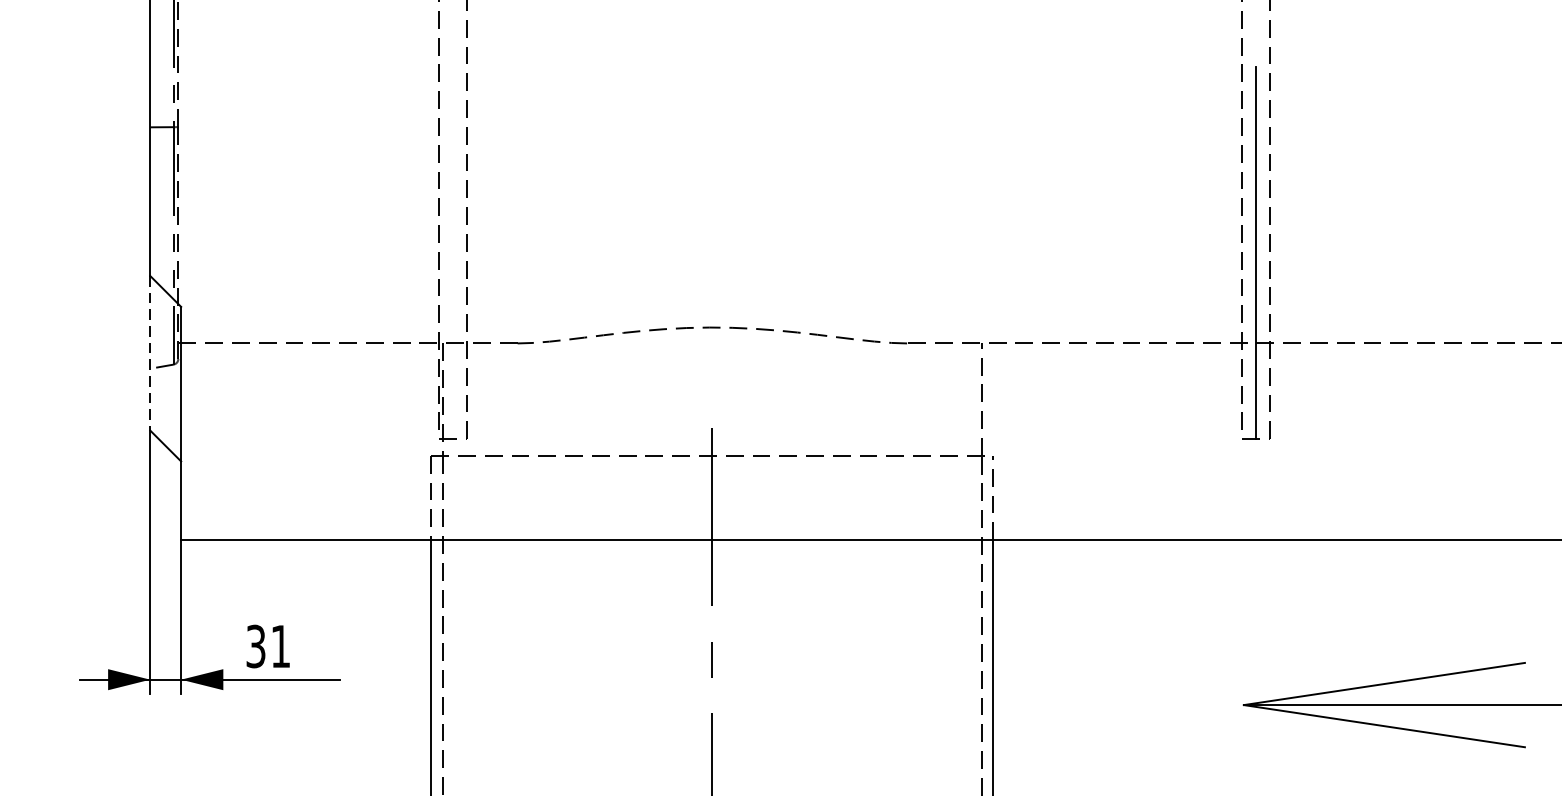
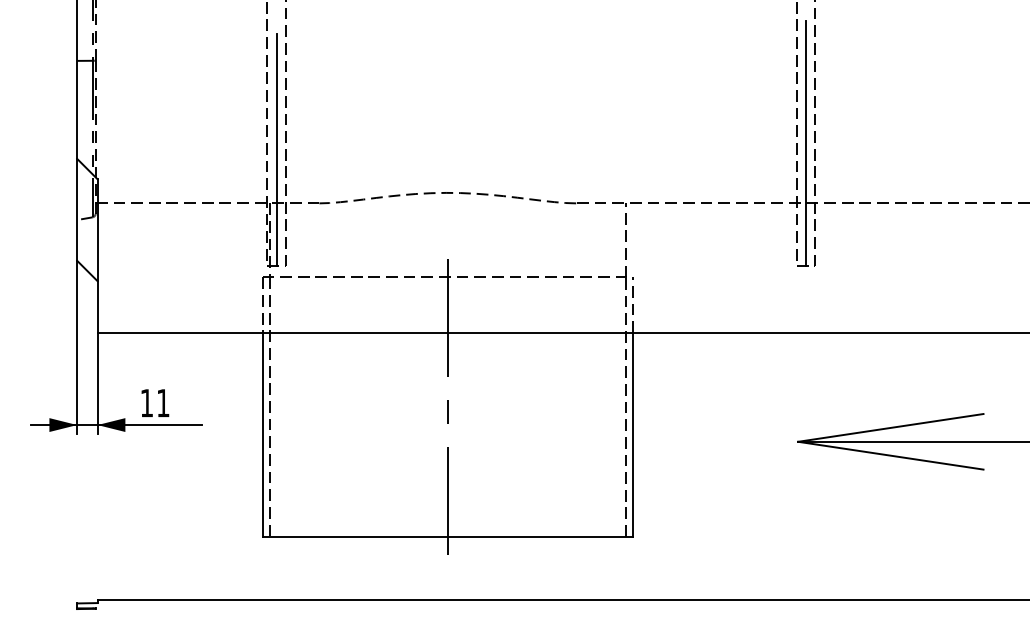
line: (452, 261) -> (276, 149), added
line: (150, 352) -> (77, 209), dashed -> solid
text: (255, 645) -> (146, 402), 31 -> 11

